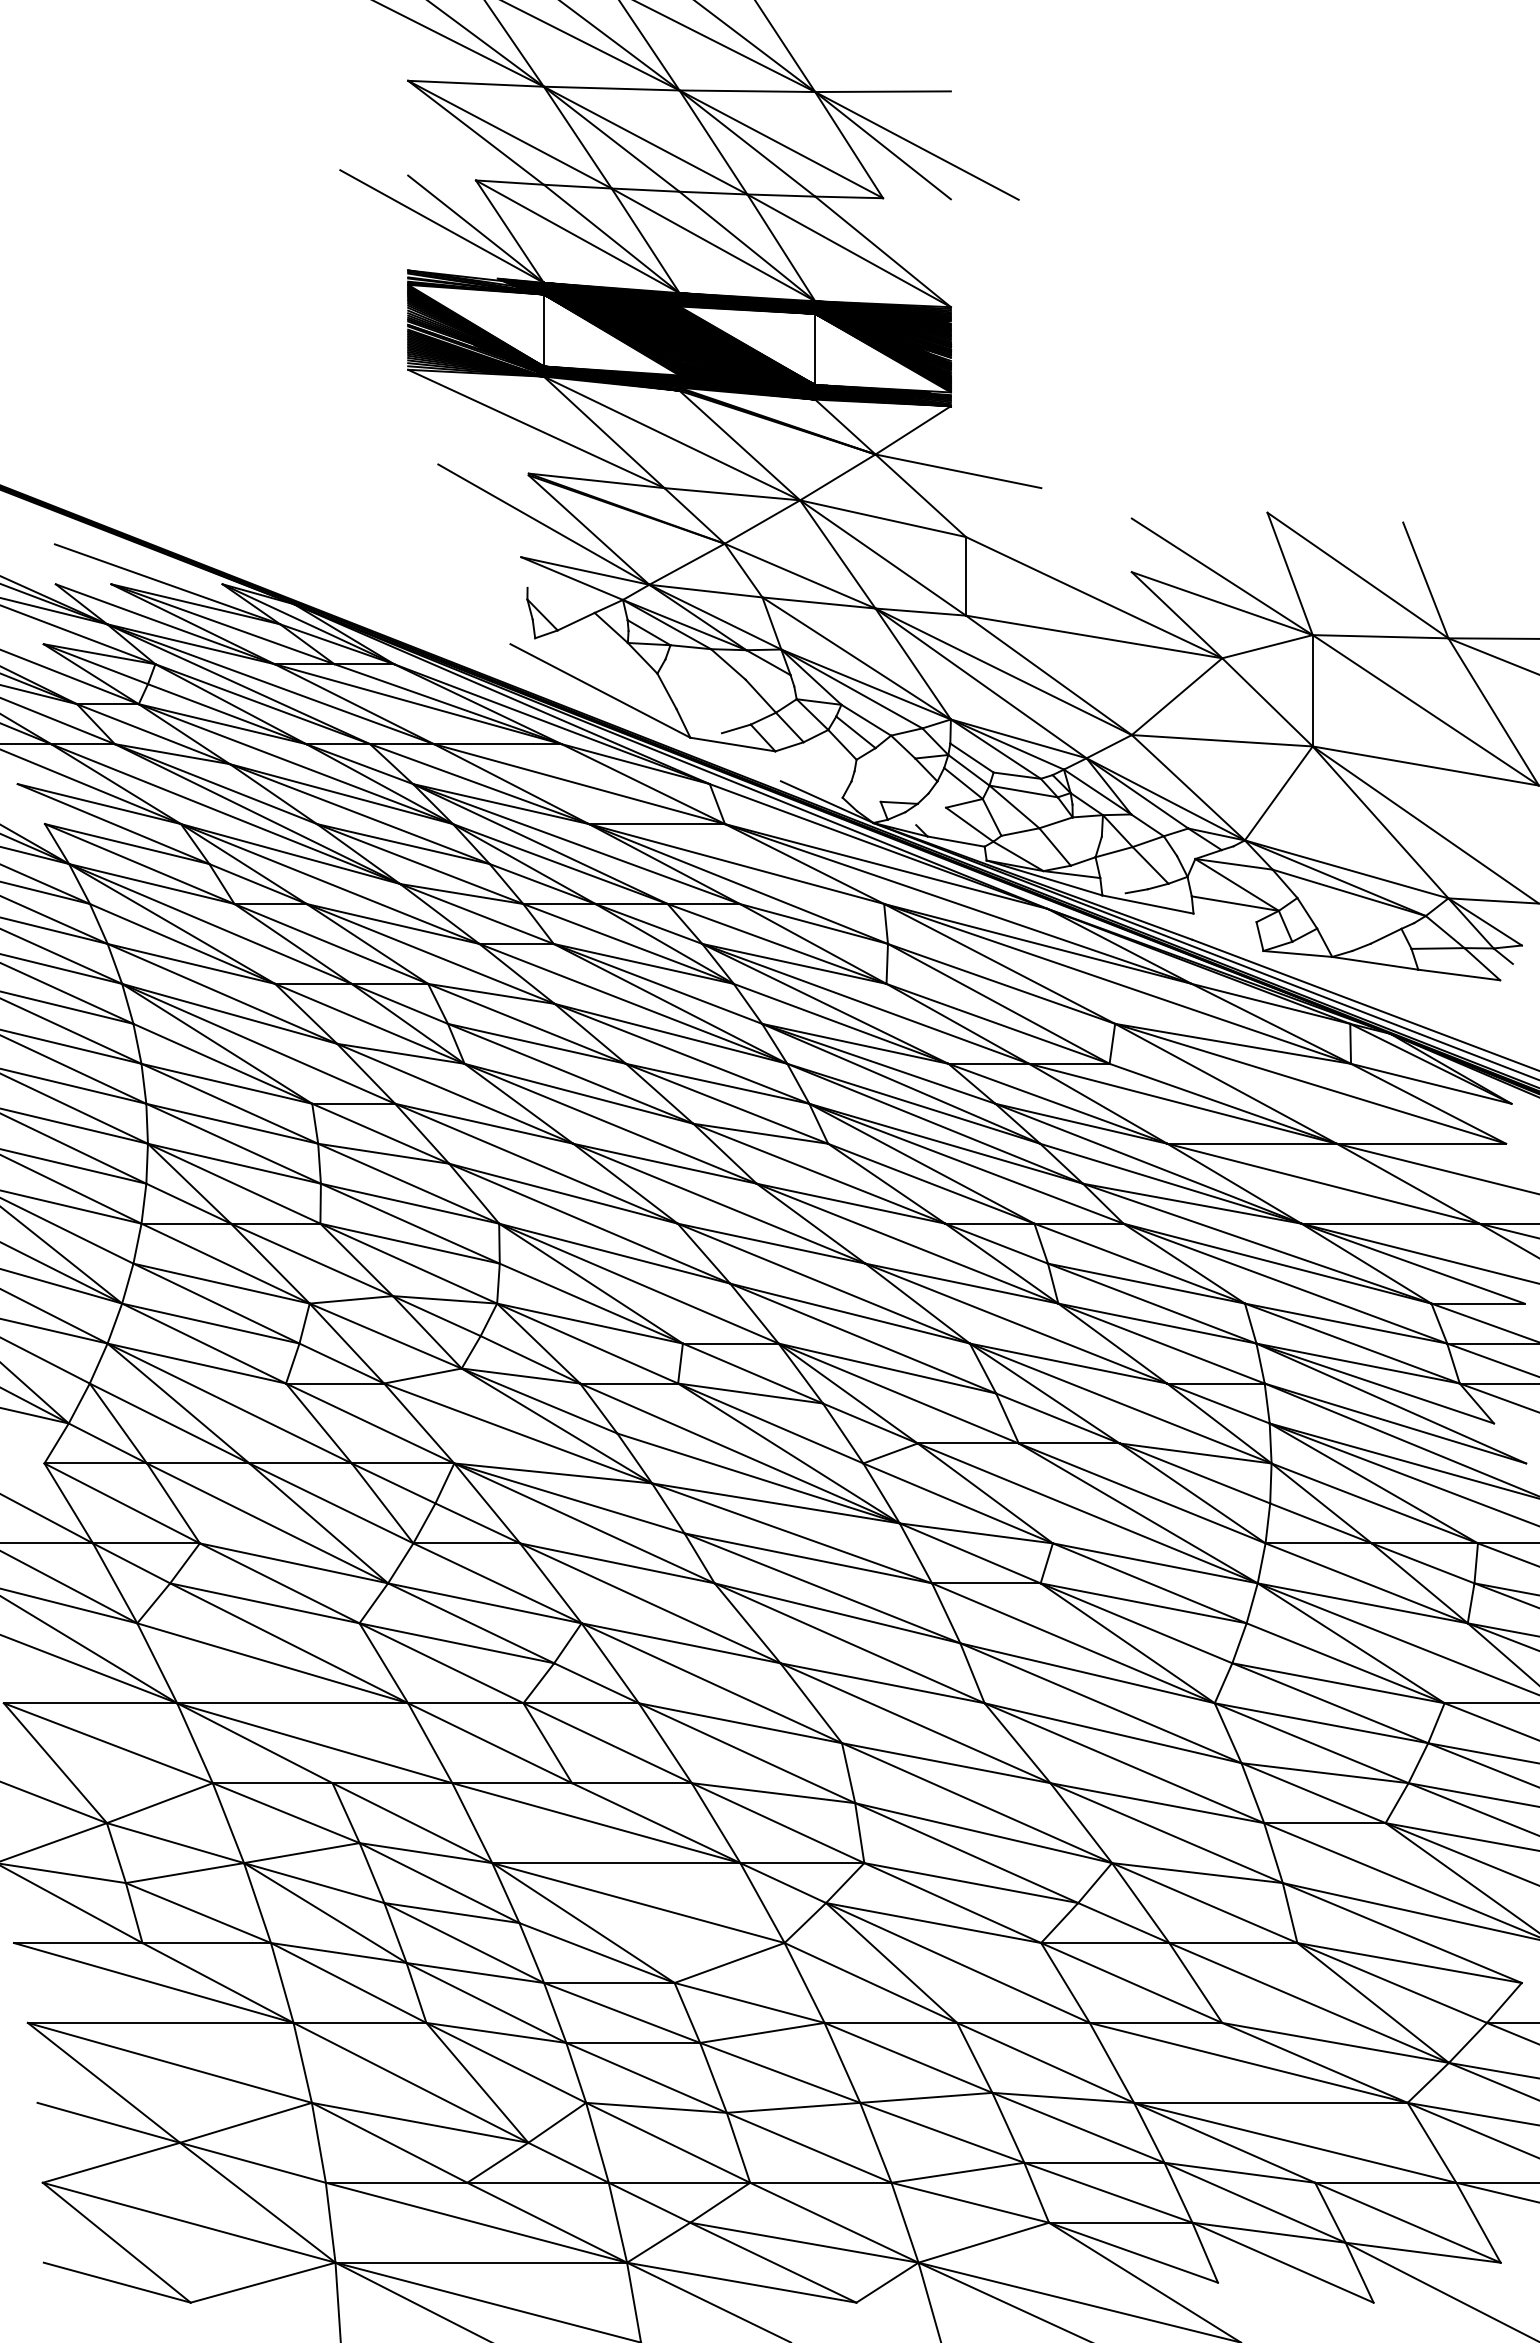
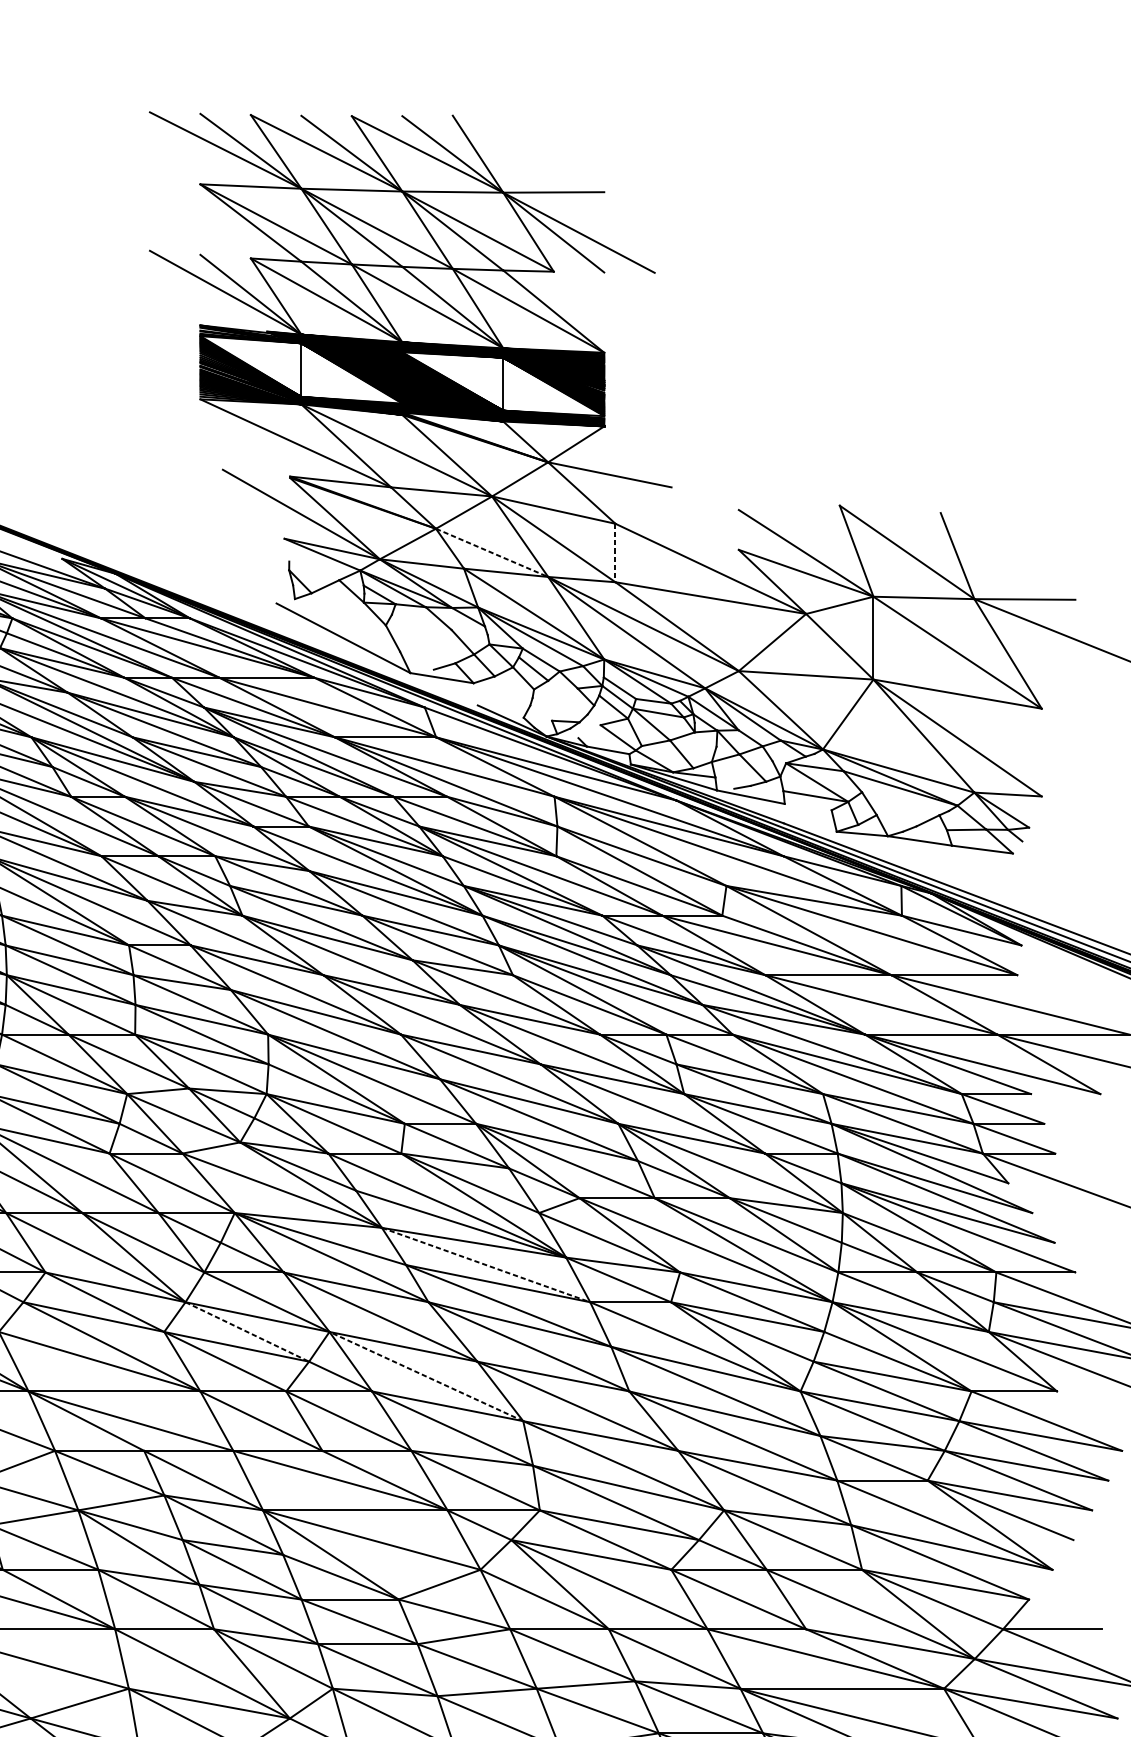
line: (800, 576) -> (492, 553), solid -> dashed
line: (966, 576) -> (615, 553), solid -> dashed
line: (792, 1533) -> (486, 1265), solid -> dashed
line: (471, 1623) -> (247, 1332), solid -> dashed
line: (711, 1683) -> (426, 1376), solid -> dashed

